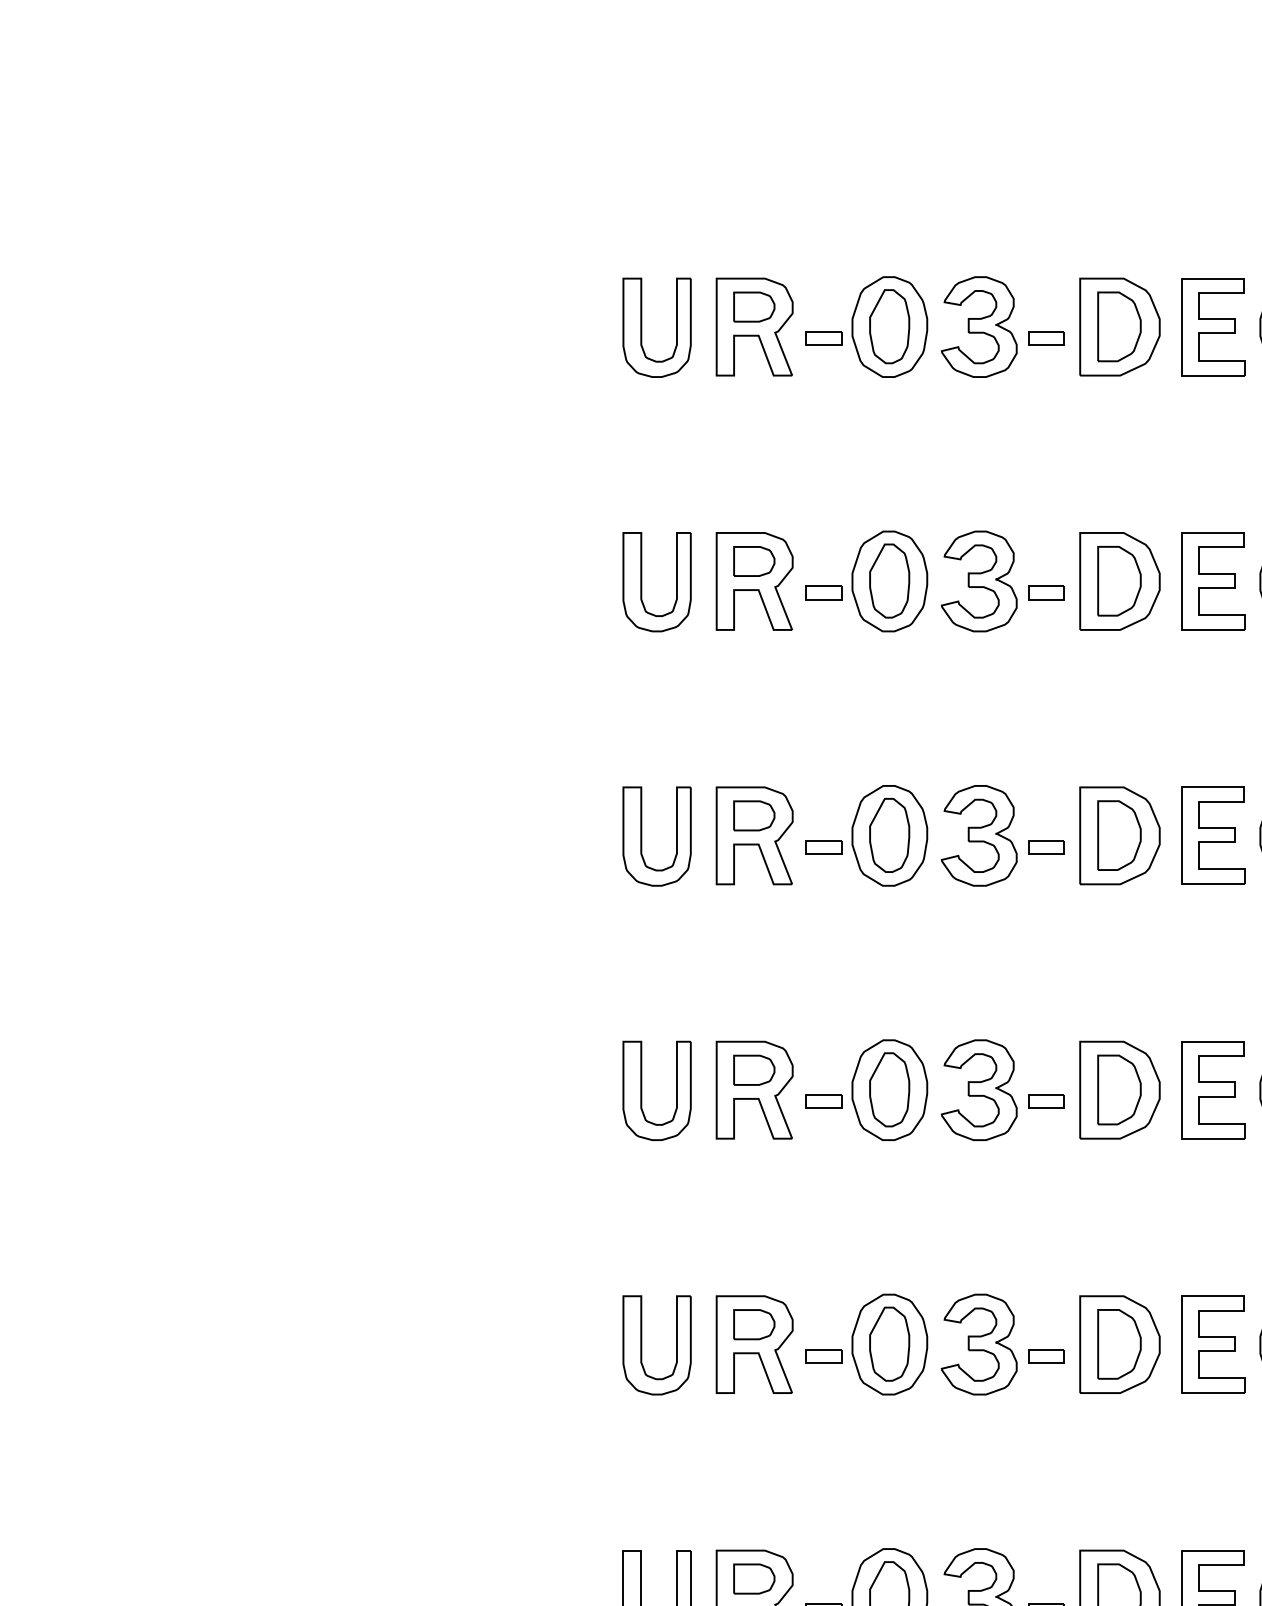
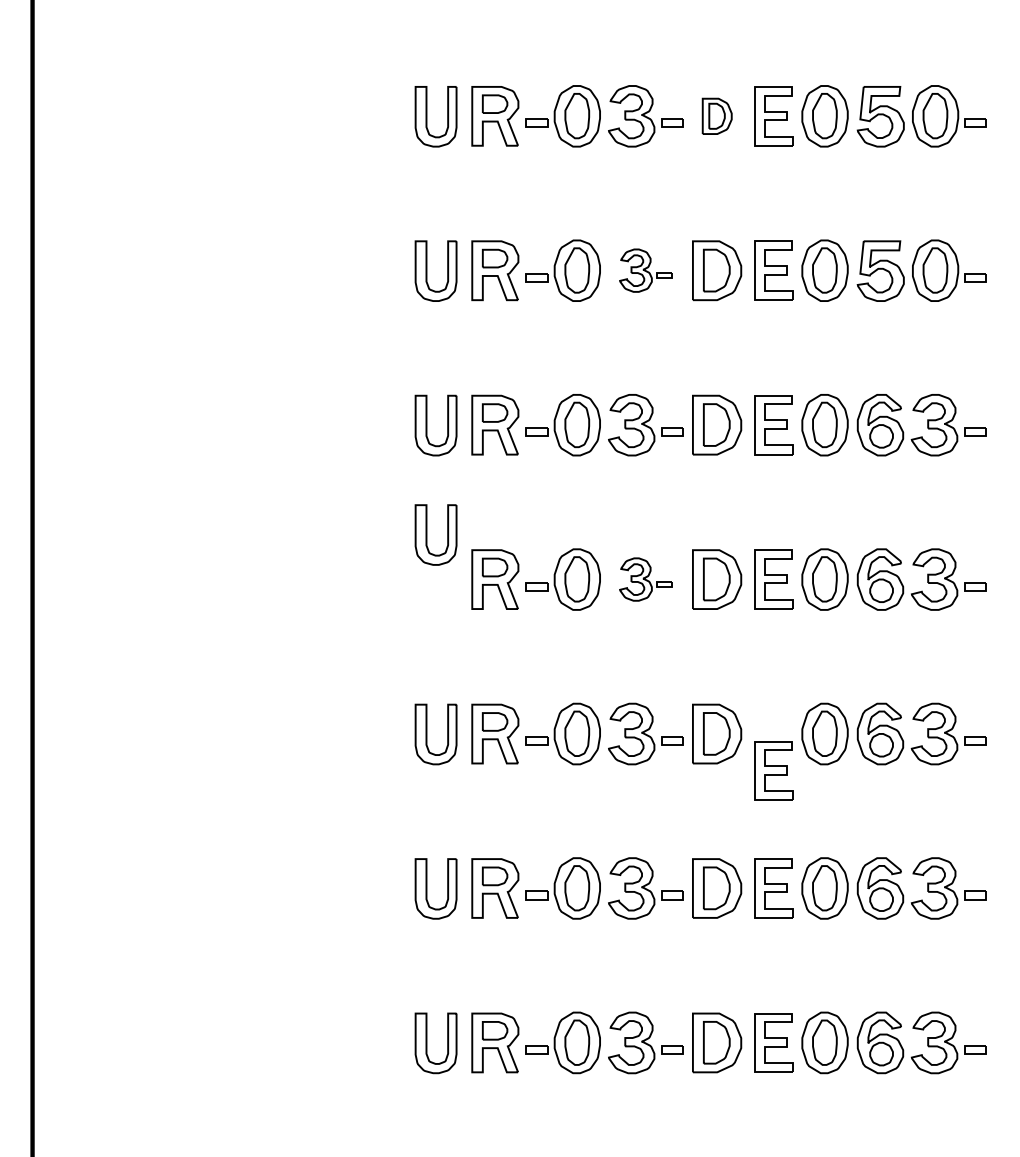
part: (1120, 327) -> (717, 116), size x0.6
part: (1002, 581) -> (645, 270), size x0.7
part: (642, 1090) -> (427, 534), moved
part: (1002, 1090) -> (645, 579), size x0.7
part: (1212, 1343) -> (773, 770), moved

